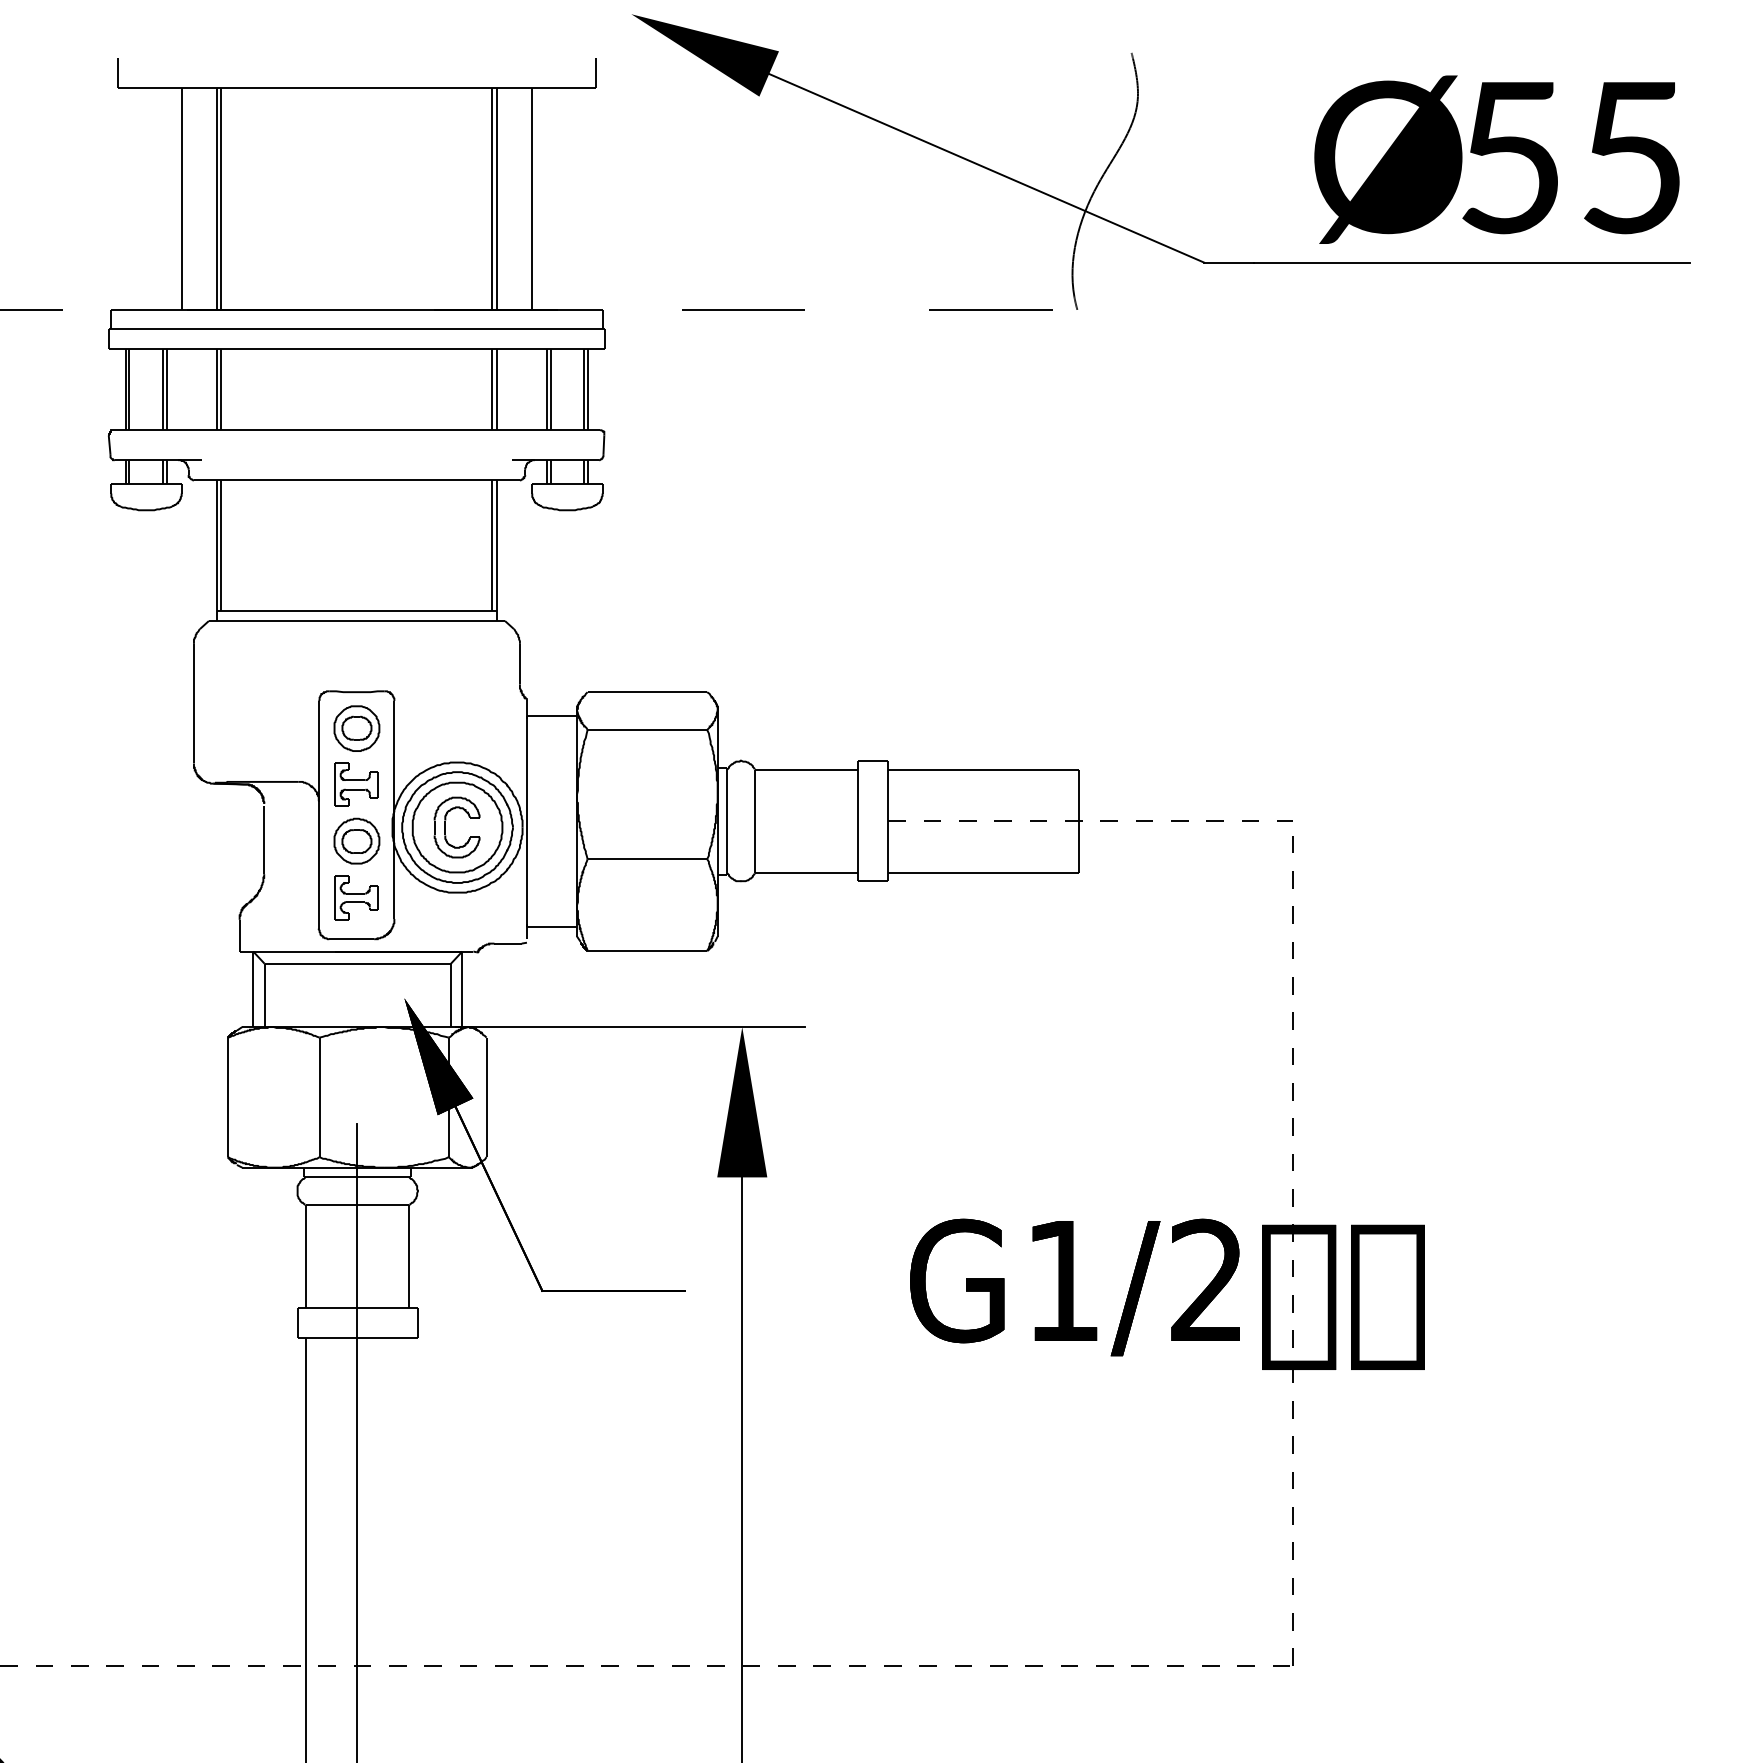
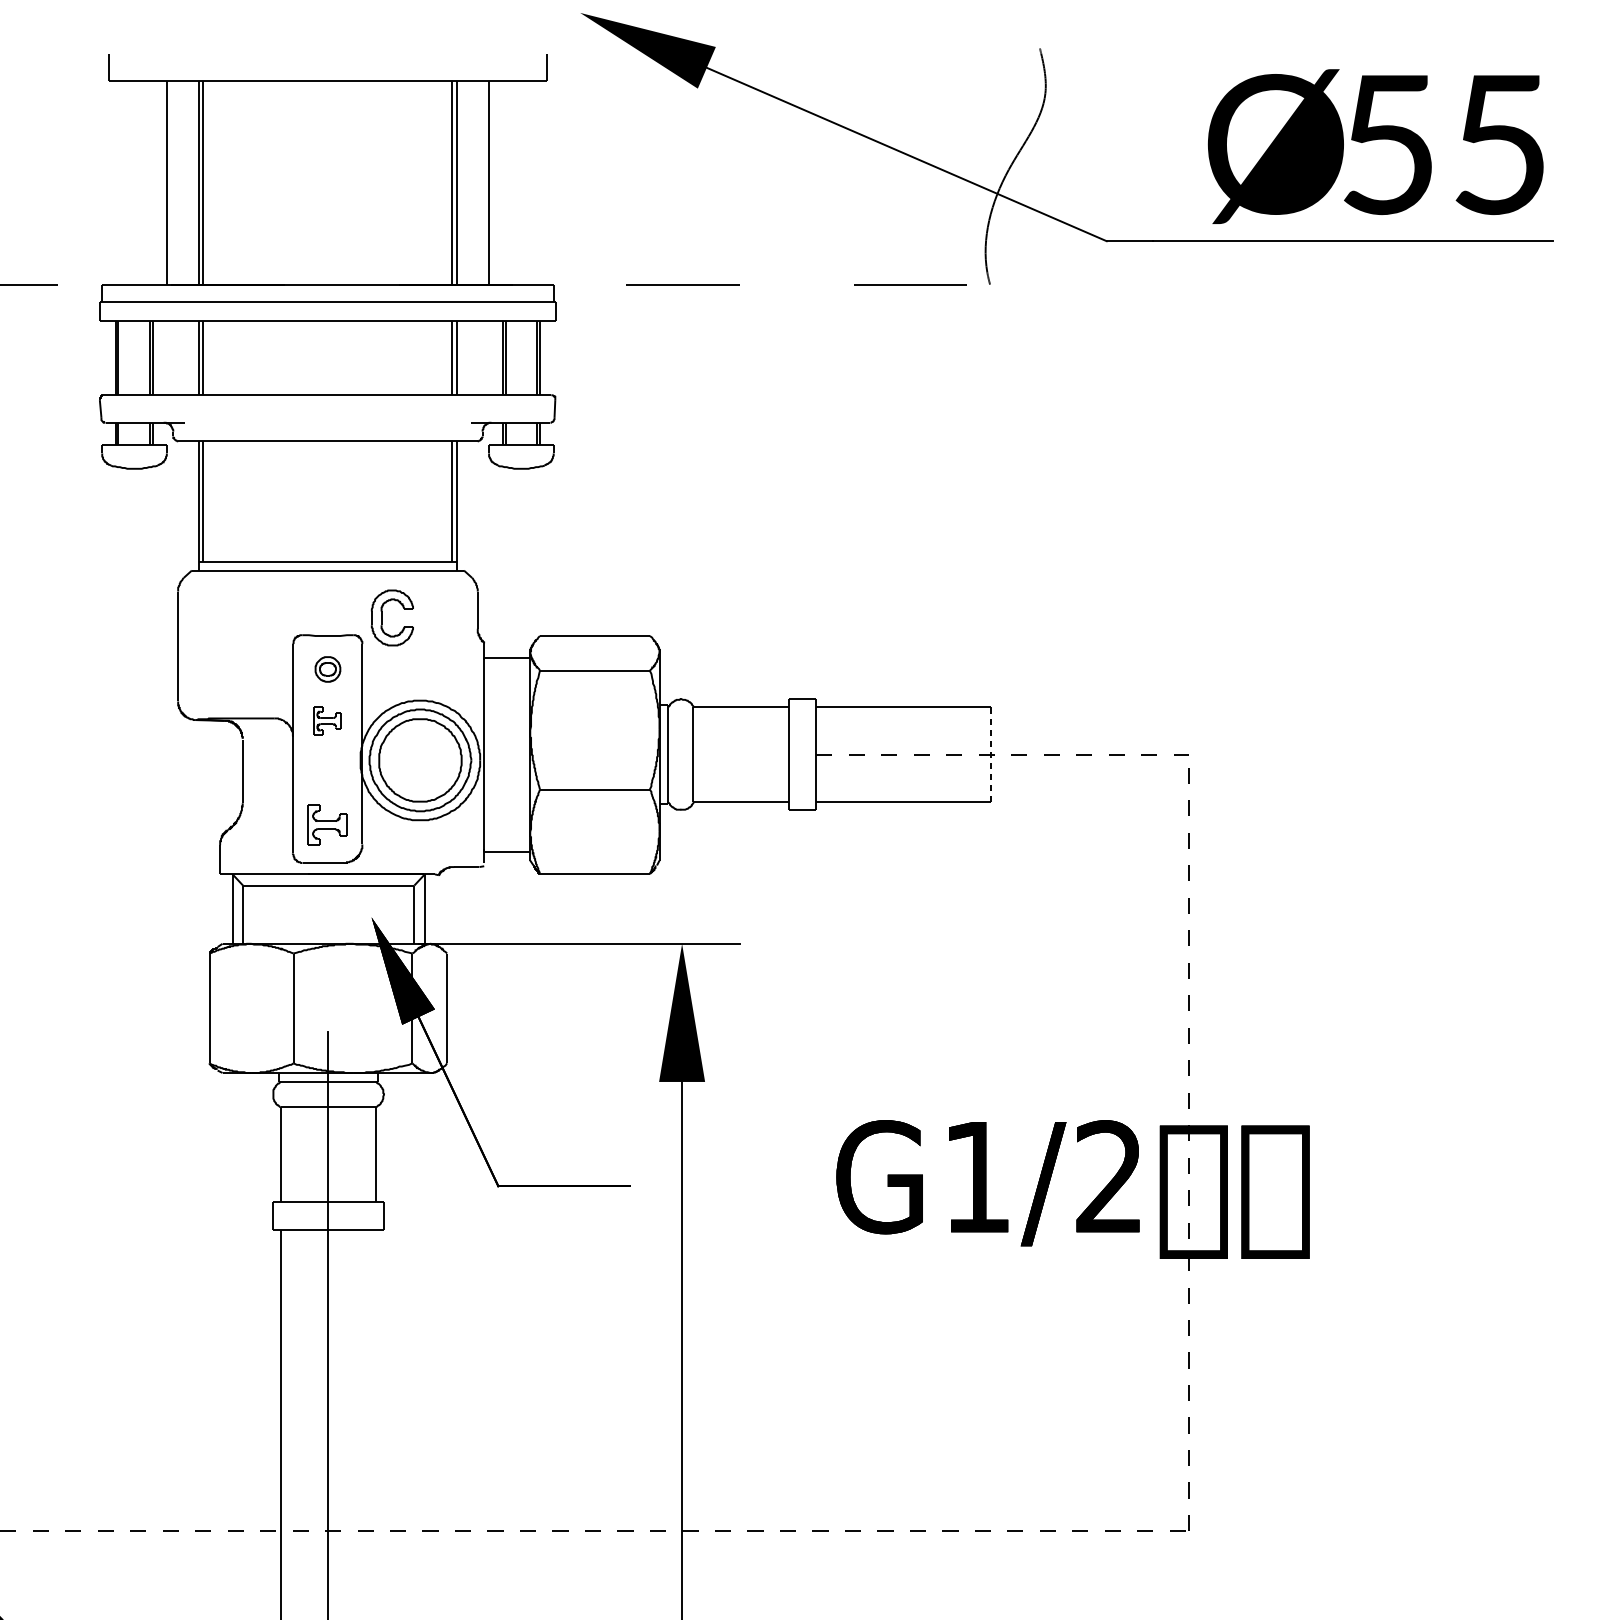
part: (356, 728) -> (327, 669), size x0.6
part: (356, 784) -> (327, 720), size x0.7
line: (1078, 822) -> (991, 755), solid -> dashed
part: (445, 827) -> (381, 617), moved
part: (356, 840) -> (327, 772), removed

